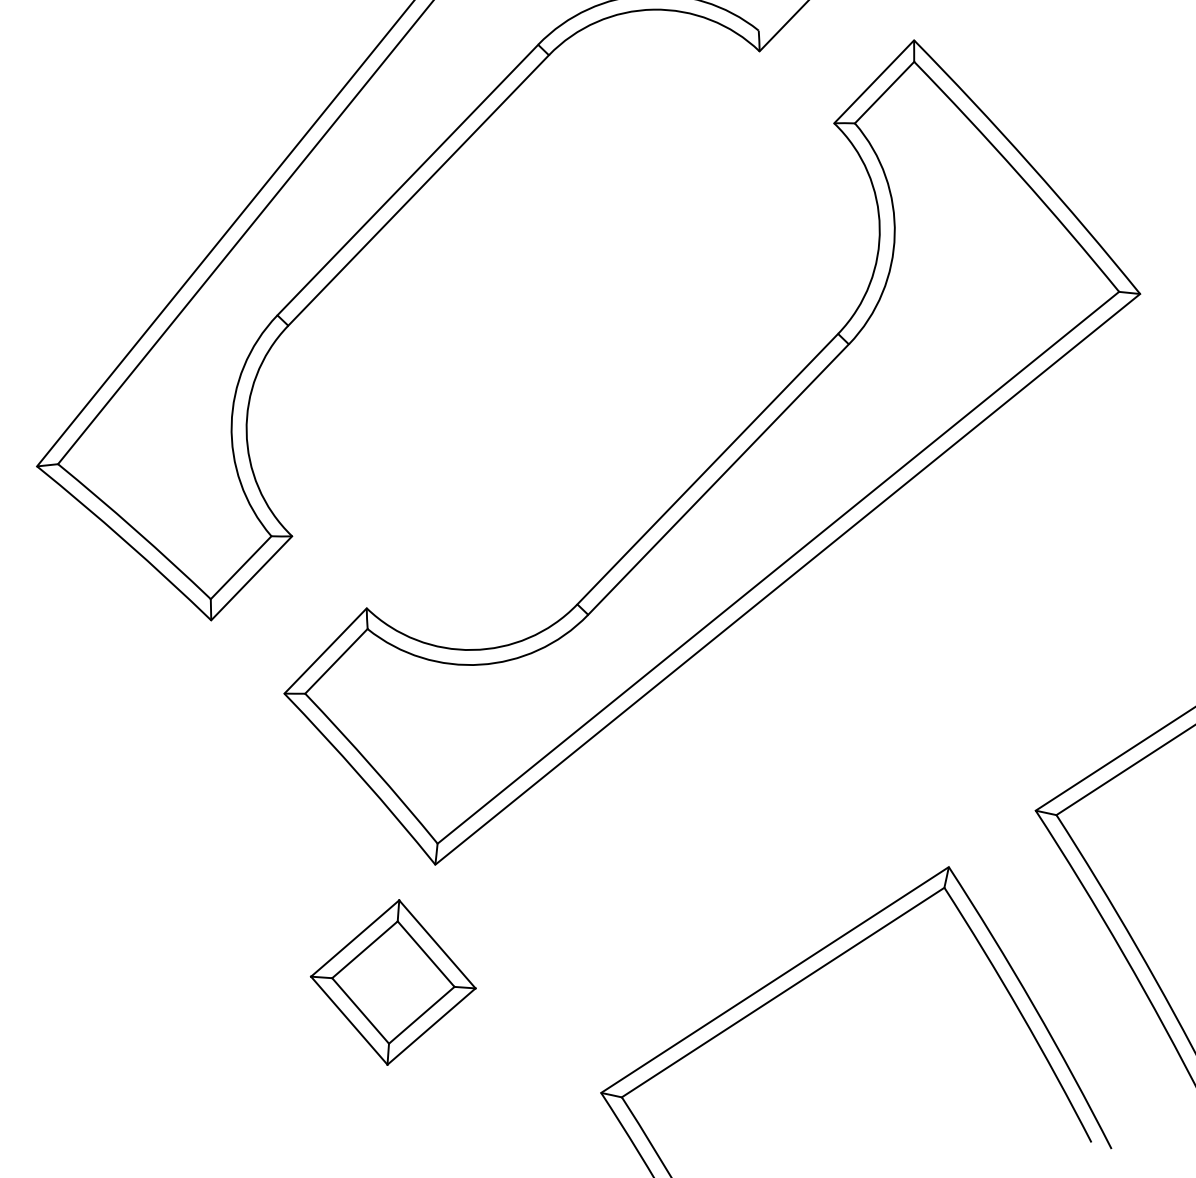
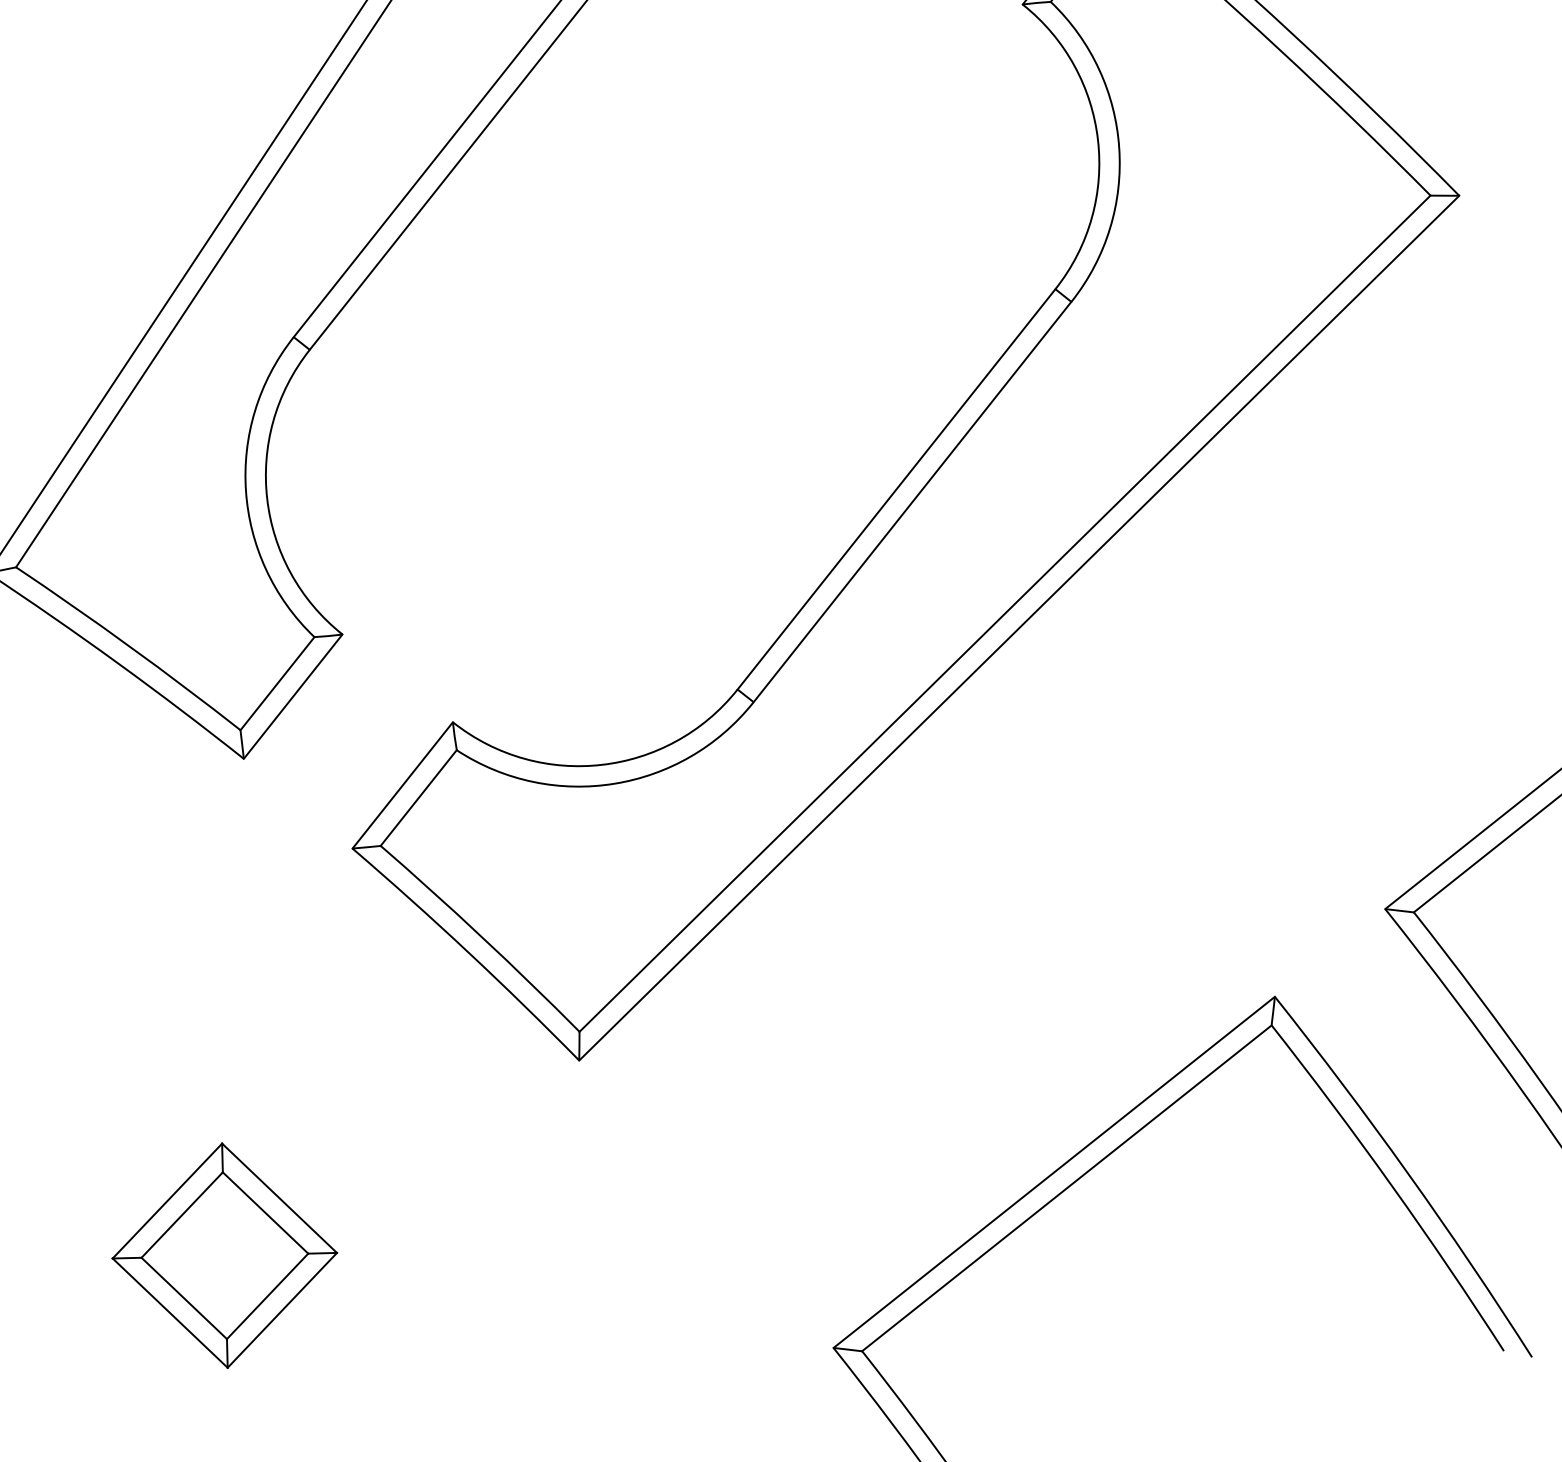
part: (392, 982) -> (223, 1255), moved

